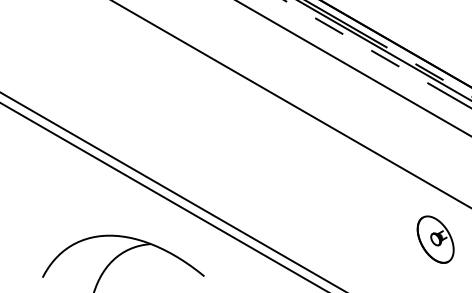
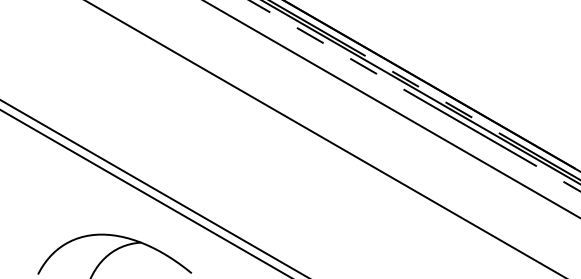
part: (435, 239) -> (411, 238), removed

